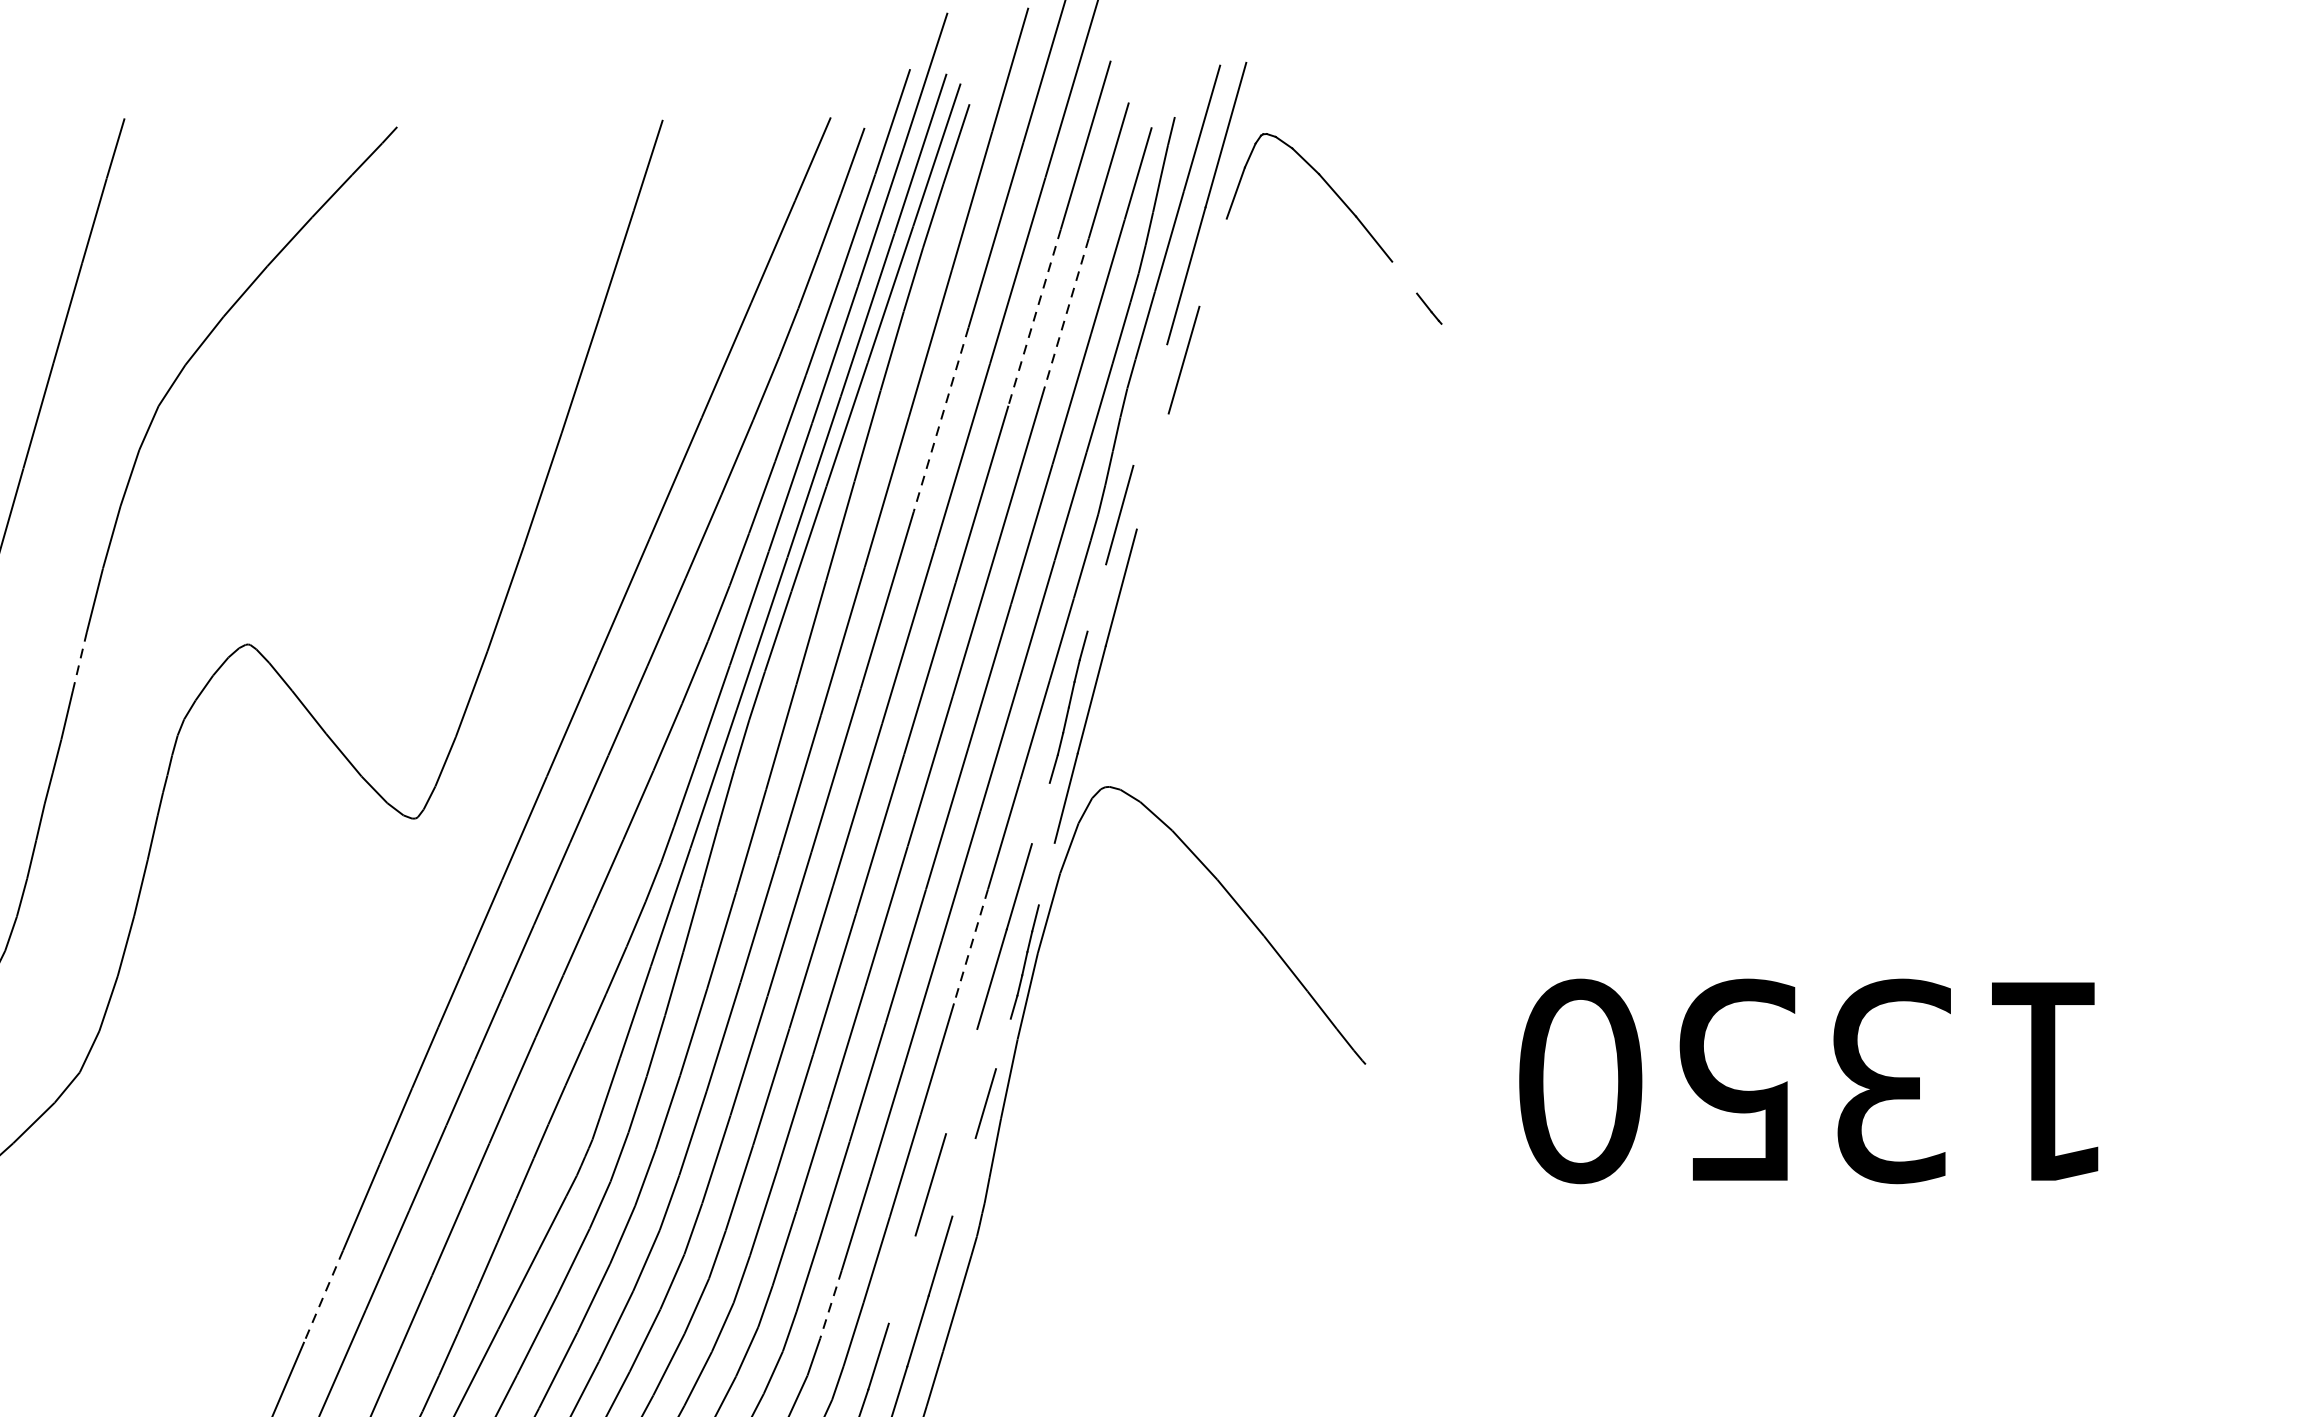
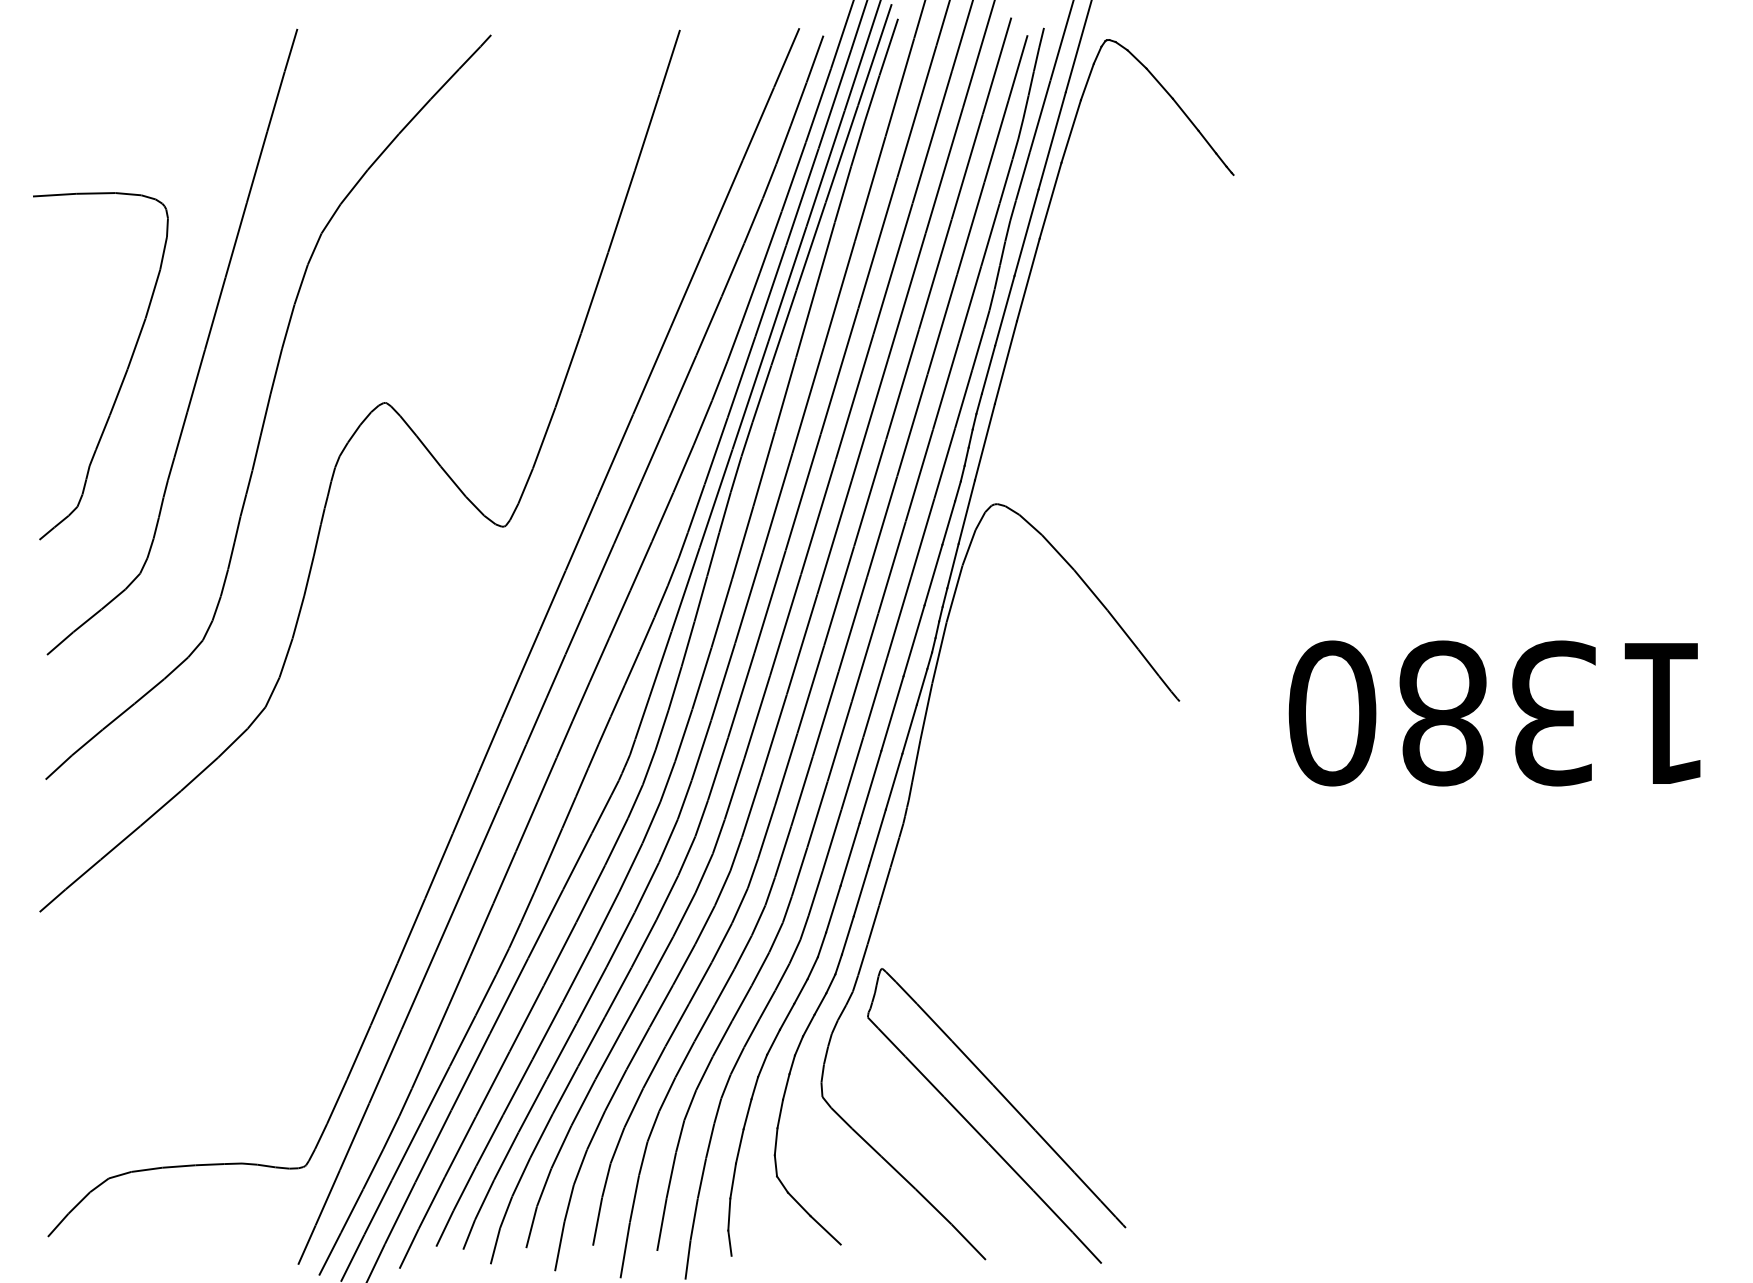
line: (1212, 262) -> (1070, 131), added
line: (1404, 276) -> (1207, 141), added
line: (1067, 311) -> (967, 166), dashed -> solid
line: (1034, 318) -> (944, 171), dashed -> solid
line: (1150, 404) -> (1026, 232), added
line: (940, 420) -> (877, 243), dashed -> solid
line: (1151, 470) -> (1027, 279), added
line: (1096, 597) -> (988, 369), added
line: (79, 660) -> (265, 414), dashed -> solid
line: (1040, 812) -> (948, 522), added
line: (1046, 873) -> (952, 565), added
line: (970, 947) -> (898, 618), dashed -> solid
line: (1002, 1043) -> (921, 686), added
line: (961, 1081) -> (892, 713), added
text: (1735, 1081) -> (1442, 713), 1350 -> 1380
line: (963, 1177) -> (893, 781), added
line: (901, 1279) -> (849, 854), added
line: (323, 1296) -> (438, 866), dashed -> solid
line: (830, 1305) -> (799, 872), dashed -> solid

